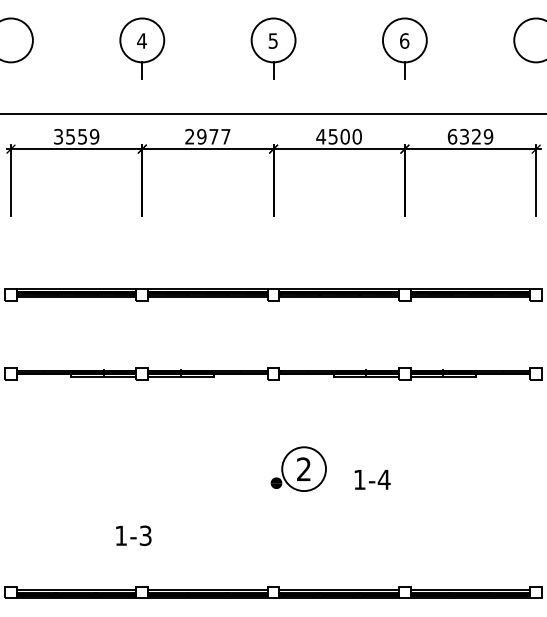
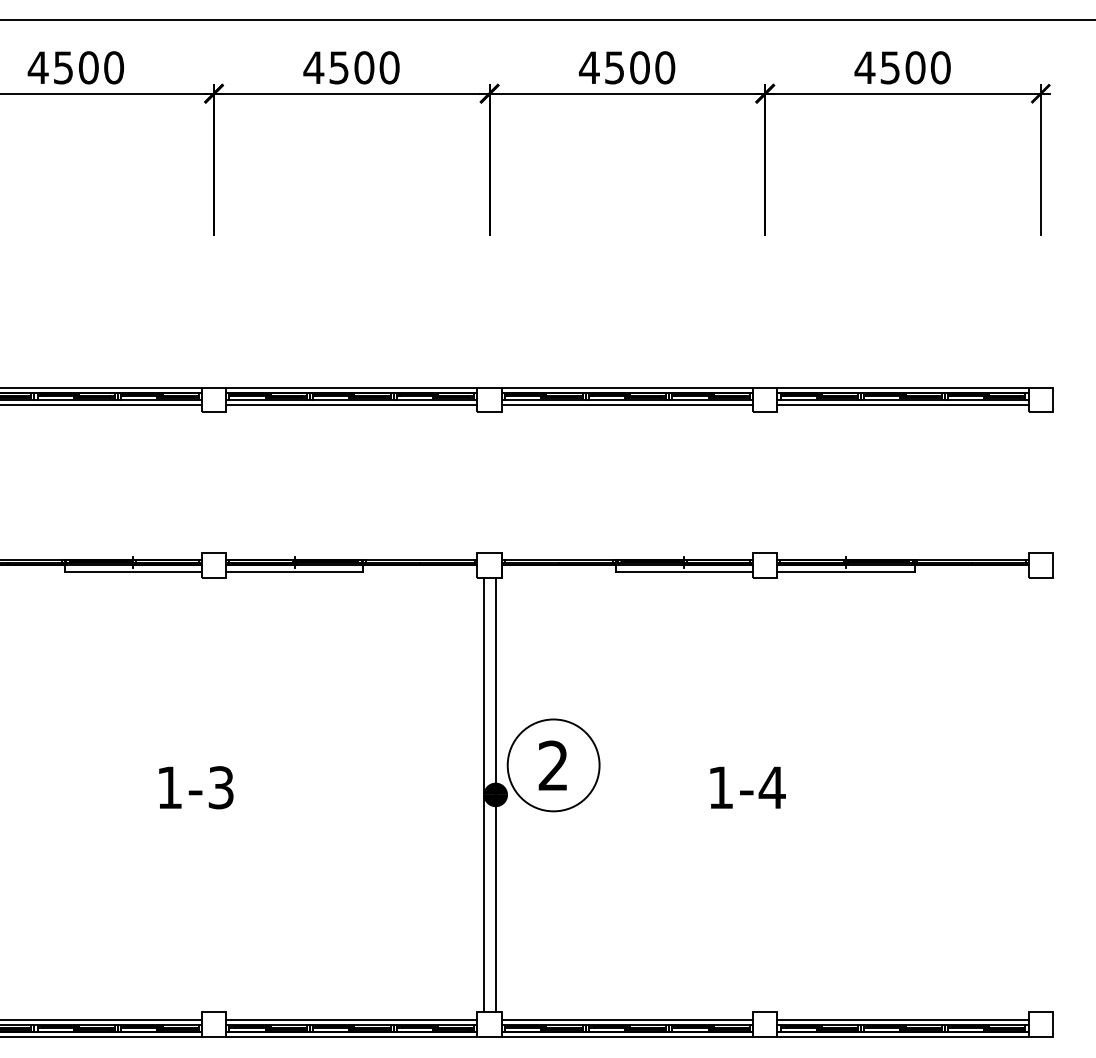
text: (76, 136) -> (75, 67), 3559 -> 4500
text: (207, 136) -> (350, 67), 2977 -> 4500
text: (470, 136) -> (902, 67), 6329 -> 4500
text: (372, 479) -> (747, 787), moved
line: (270, 482) -> (483, 793), added
line: (276, 482) -> (495, 793), added
text: (133, 535) -> (195, 787), moved

